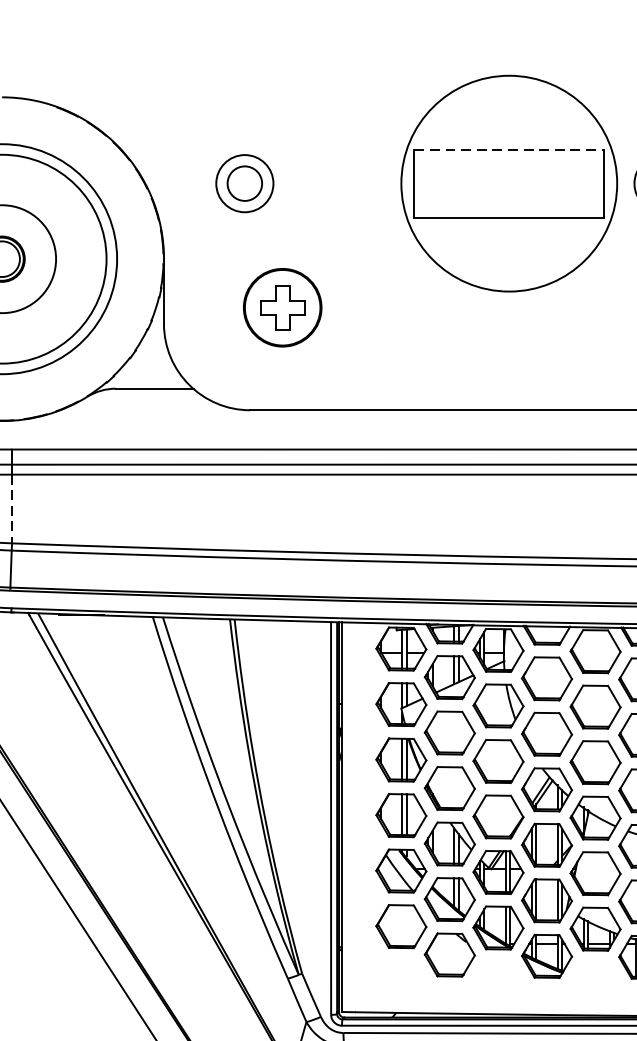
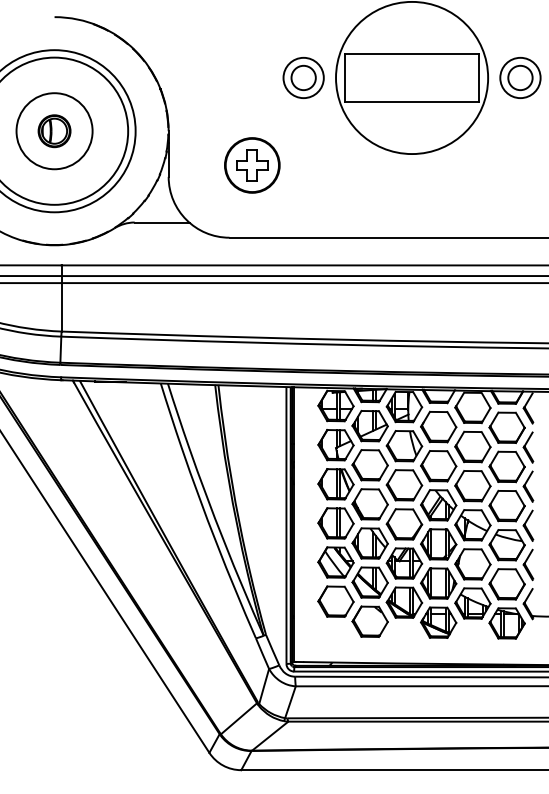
line: (509, 150) -> (412, 54), dashed -> solid
part: (244, 182) -> (303, 77), moved
line: (11, 509) -> (61, 307), dashed -> solid

